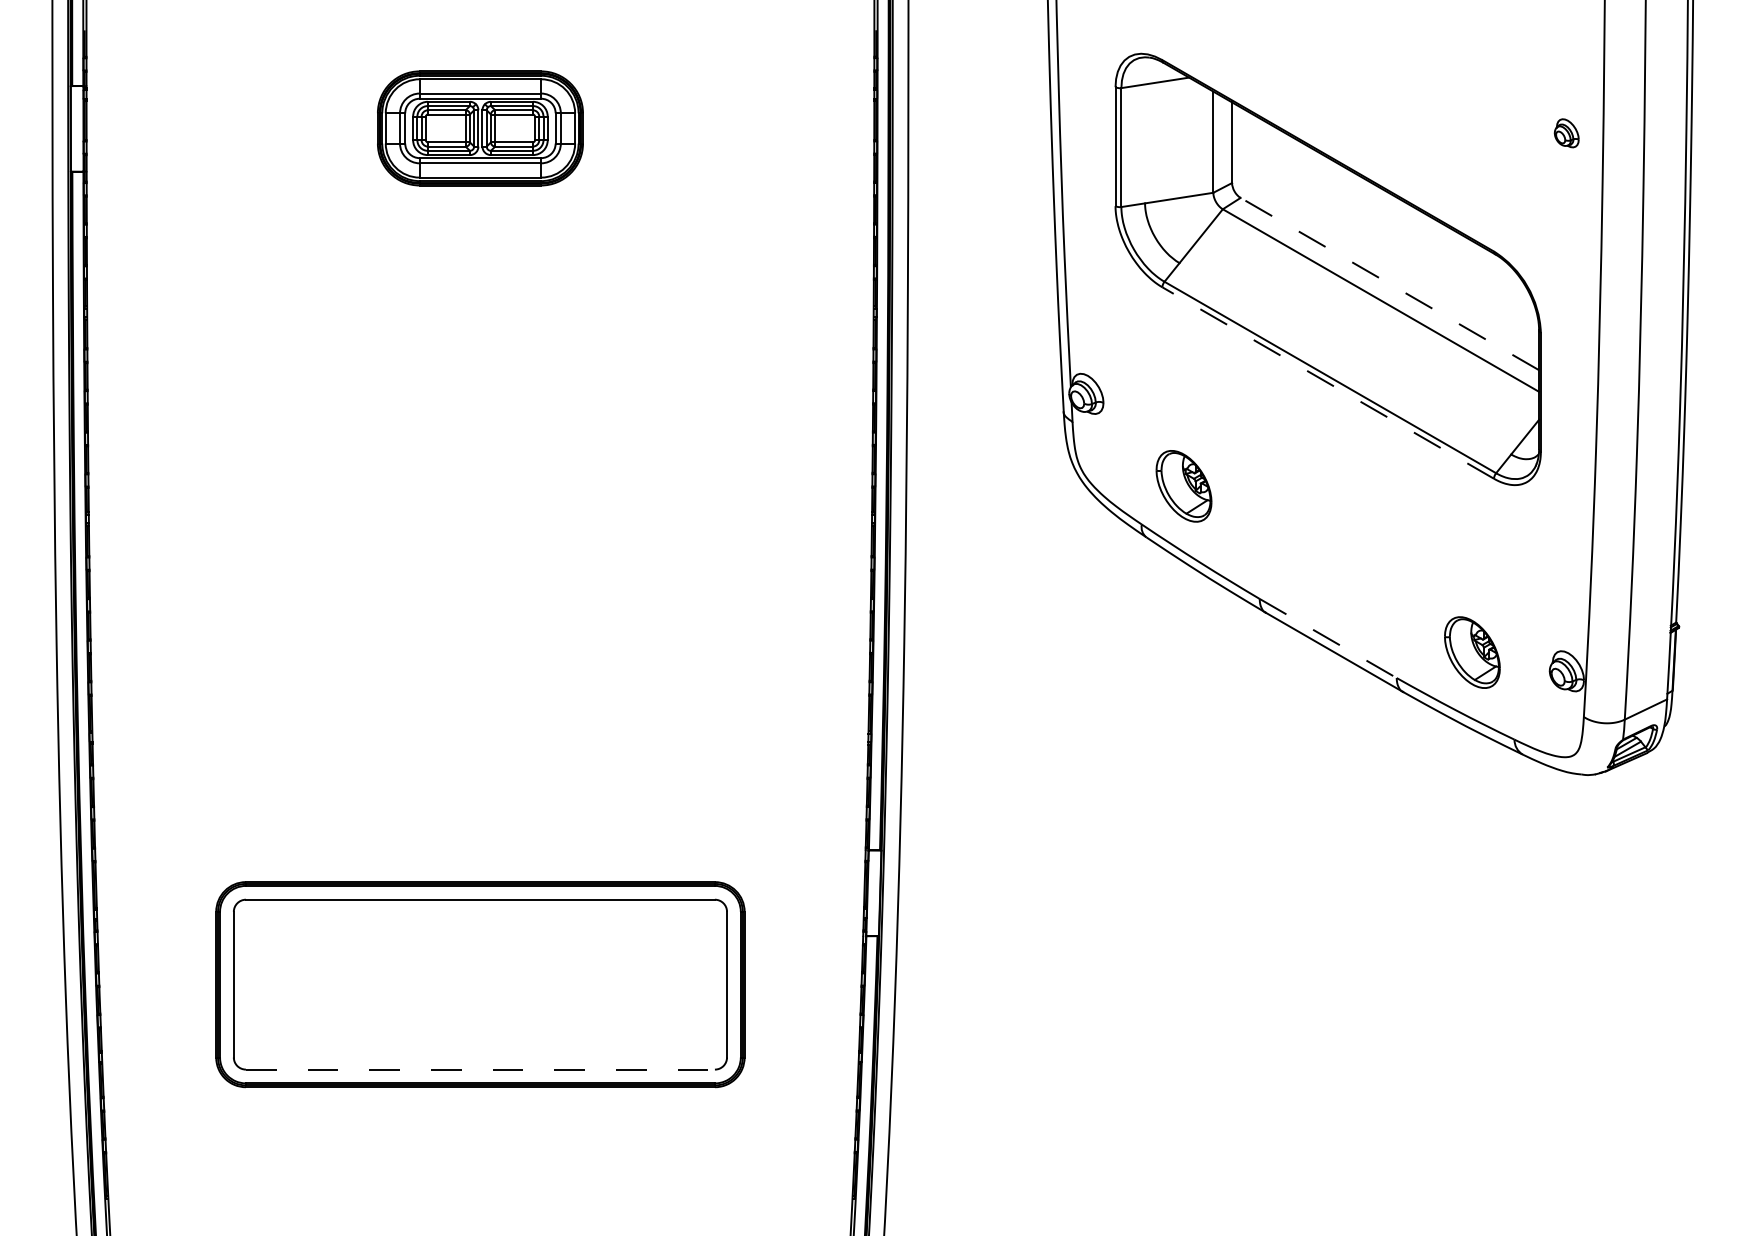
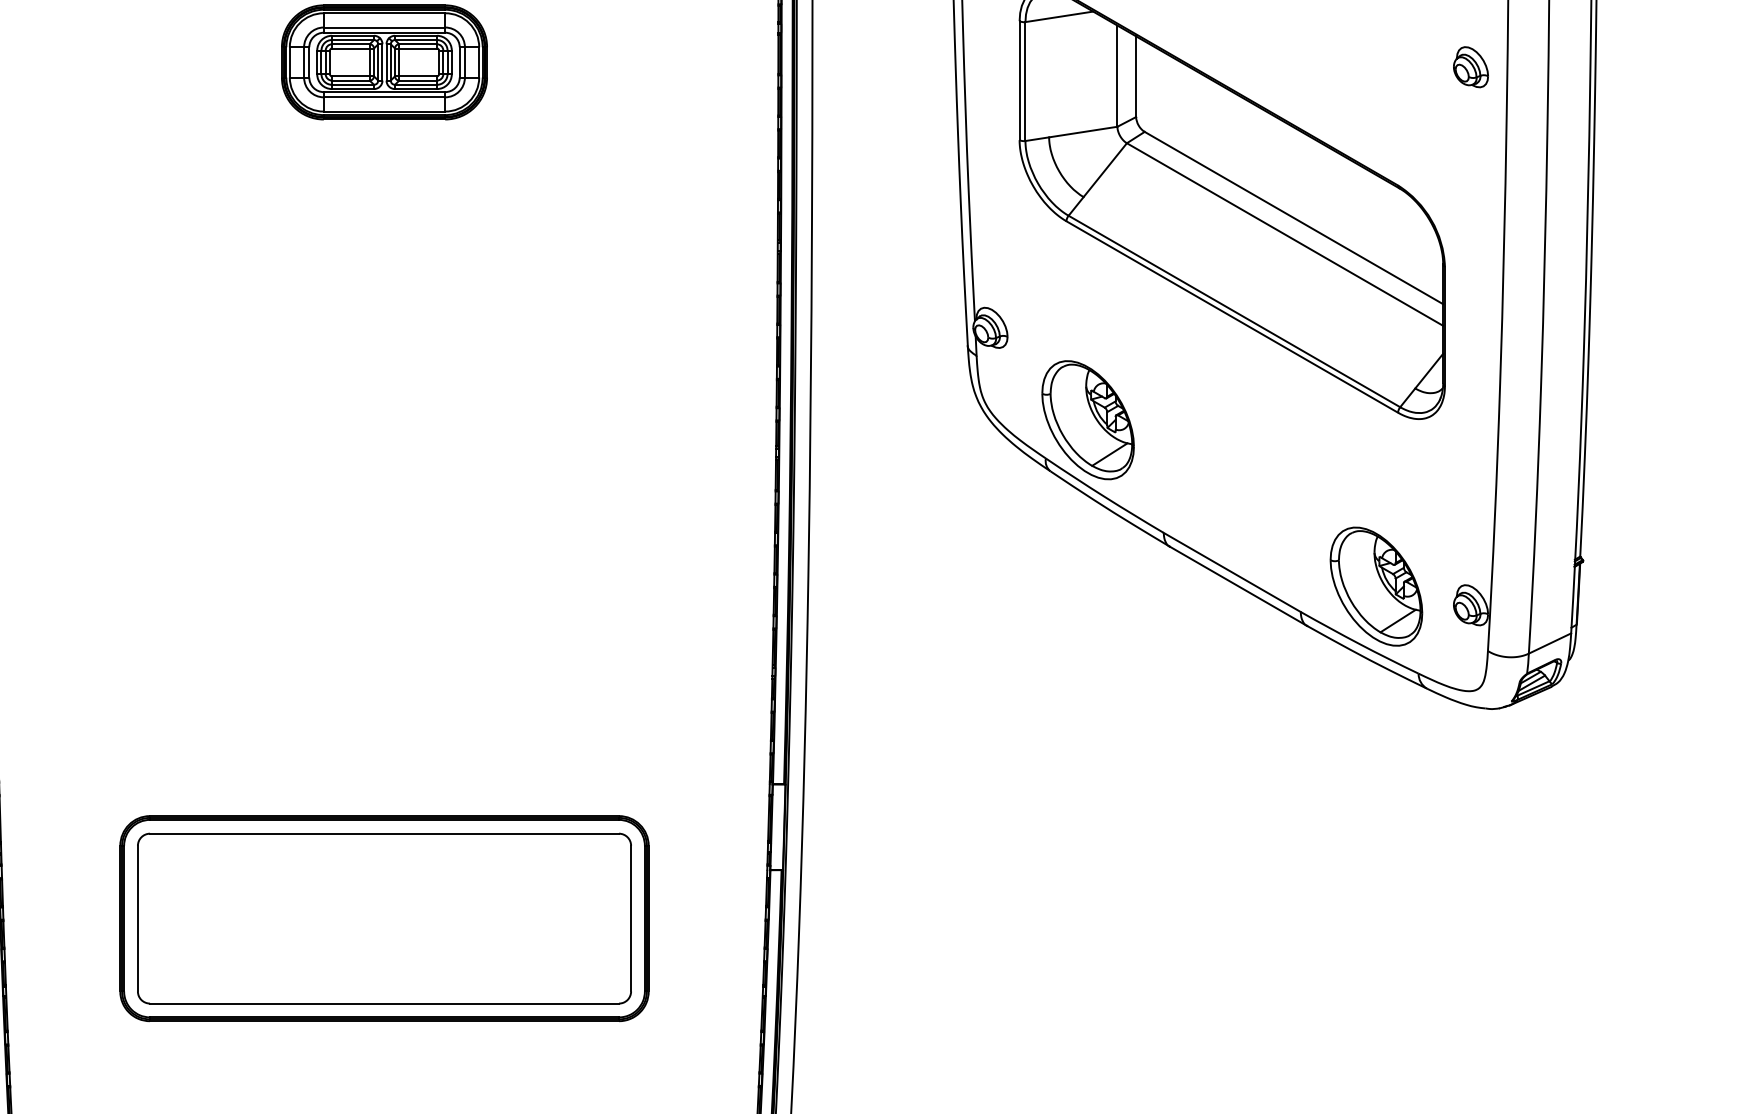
part: (1566, 133) -> (1470, 67), size x1.43
line: (1389, 283) -> (1293, 217), dashed -> solid
line: (1327, 382) -> (1231, 316), dashed -> solid
part: (1183, 486) -> (1087, 420), size x1.67
line: (1328, 638) -> (1232, 572), dashed -> solid
part: (1472, 652) -> (1376, 586), size x1.67
line: (480, 1069) -> (384, 1003), dashed -> solid

